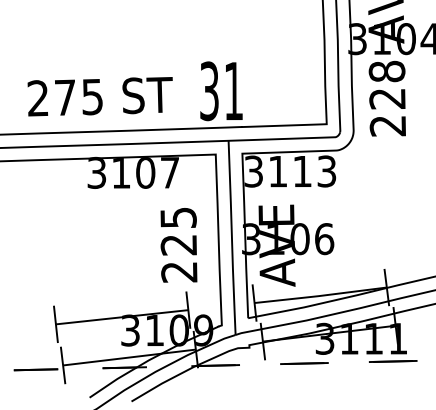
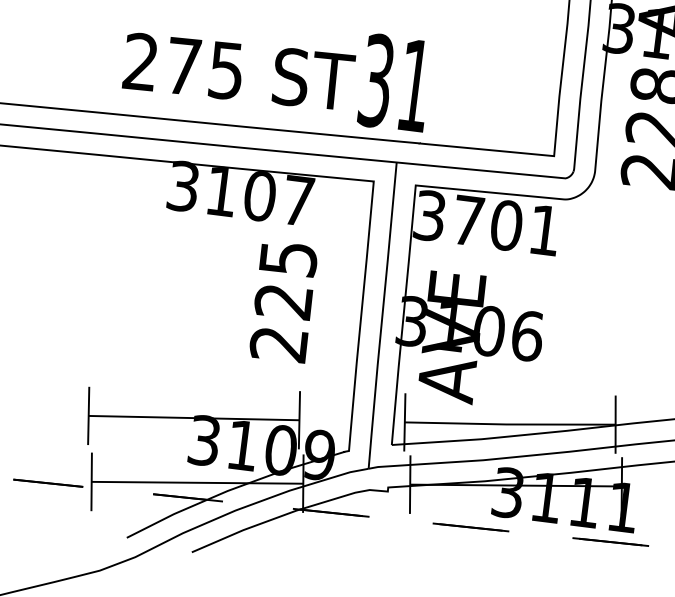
text: (99, 96) -> (237, 71), moved
text: (302, 171) -> (506, 225), 3113 -> 3701
text: (178, 245) -> (282, 302), moved

